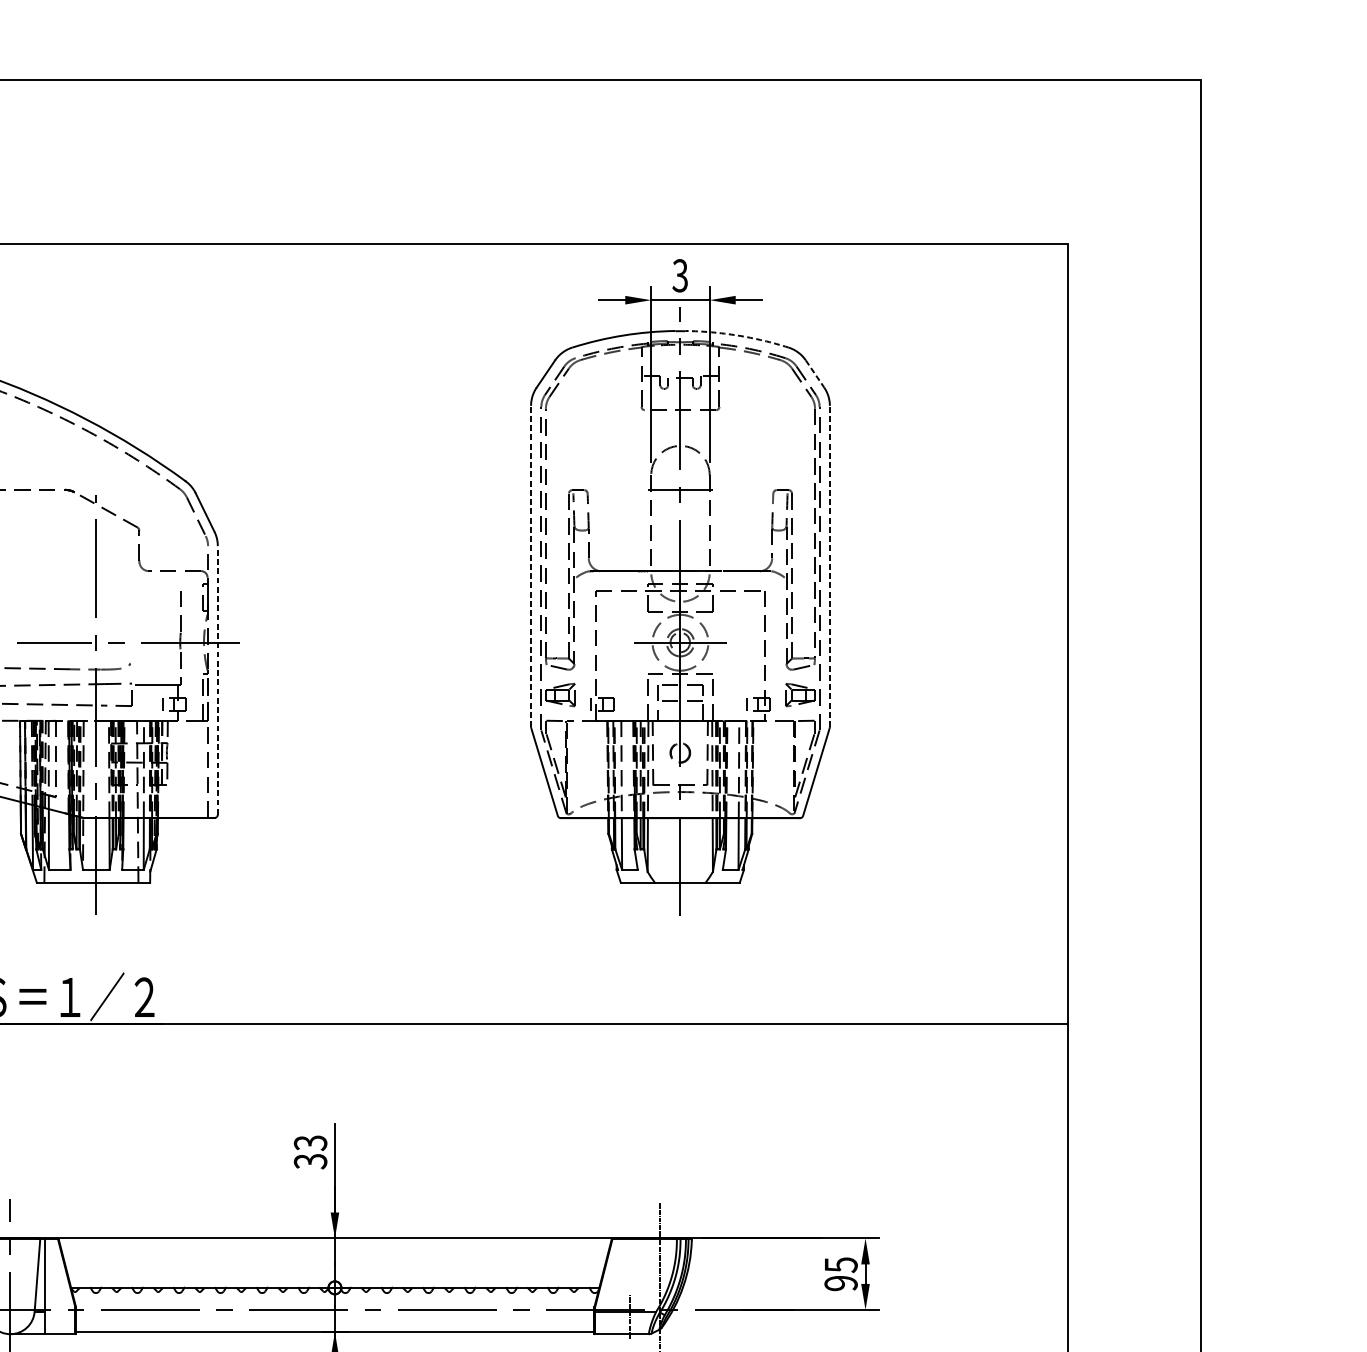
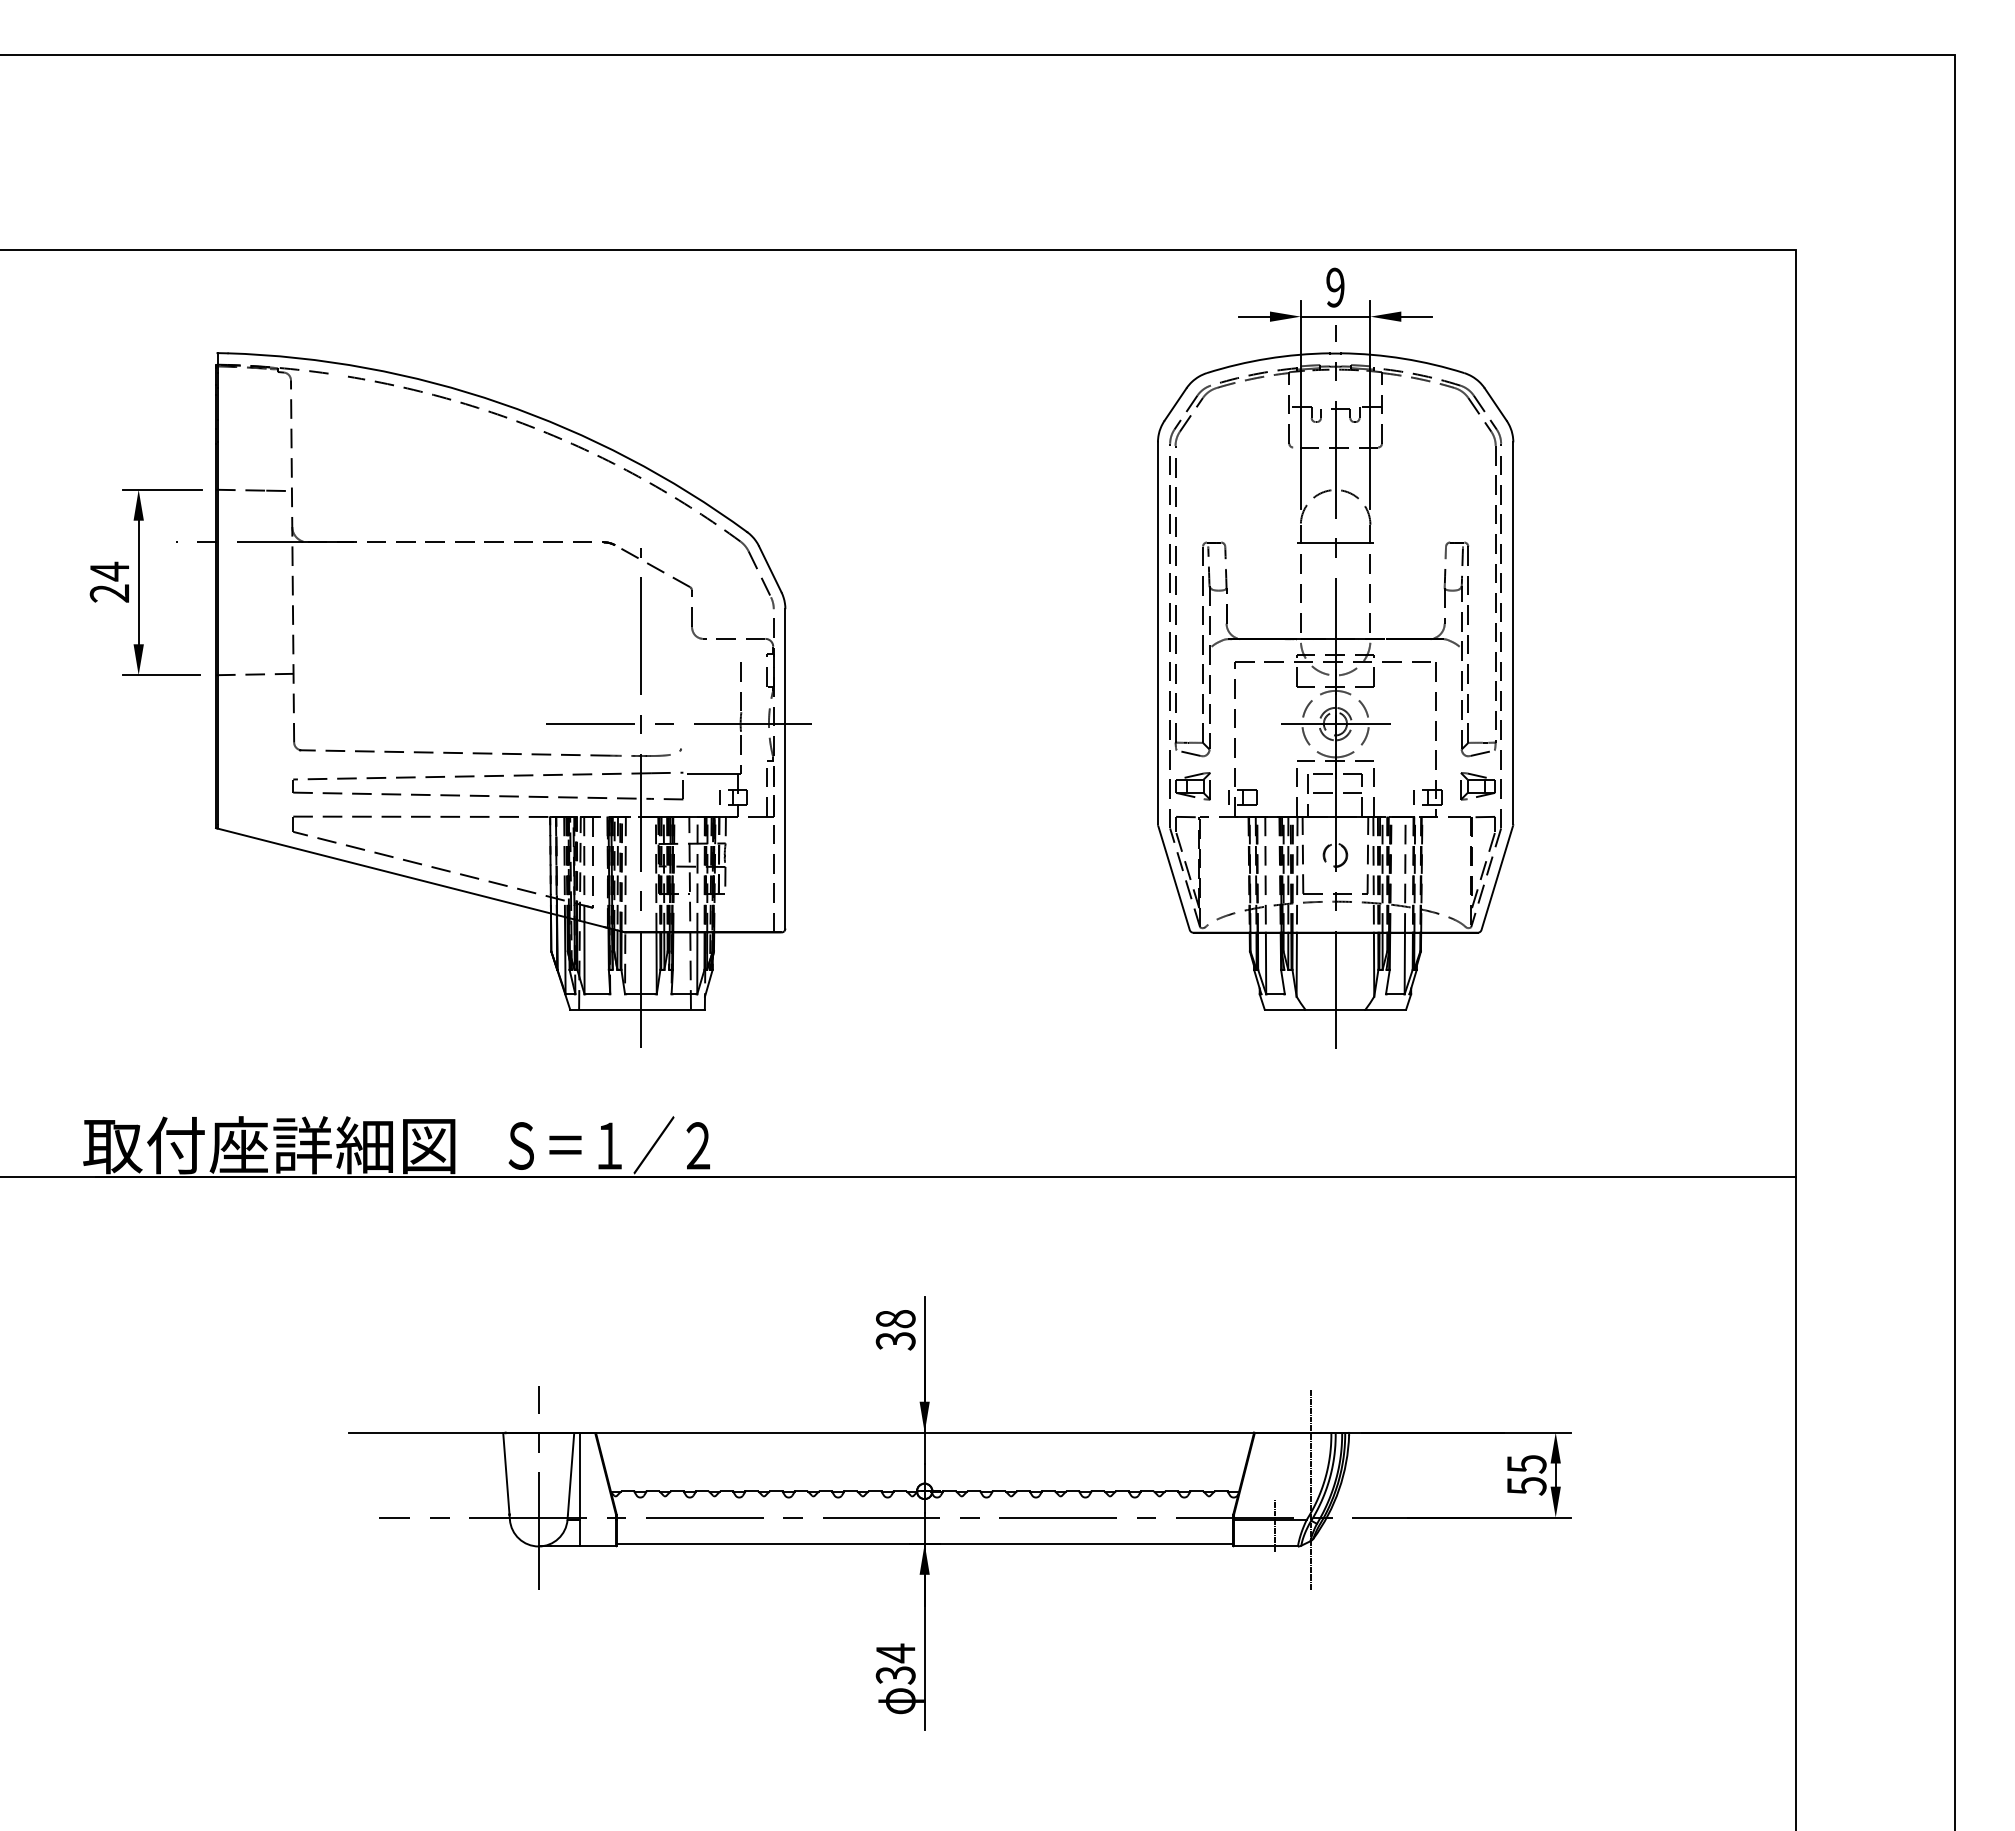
text: (680, 275) -> (1335, 287), 3 -> 9
arc: (737, 335) -> (1403, 358), dashed -> solid
line: (814, 374) -> (1495, 404), dashed -> solid
line: (530, 566) -> (1157, 633), dashed -> solid
line: (830, 566) -> (1513, 633), dashed -> solid
line: (217, 680) -> (785, 768), dashed -> solid
text: (310, 1143) -> (895, 1319), 33 -> 38
text: (840, 1283) -> (1526, 1486), 95 -> 55

